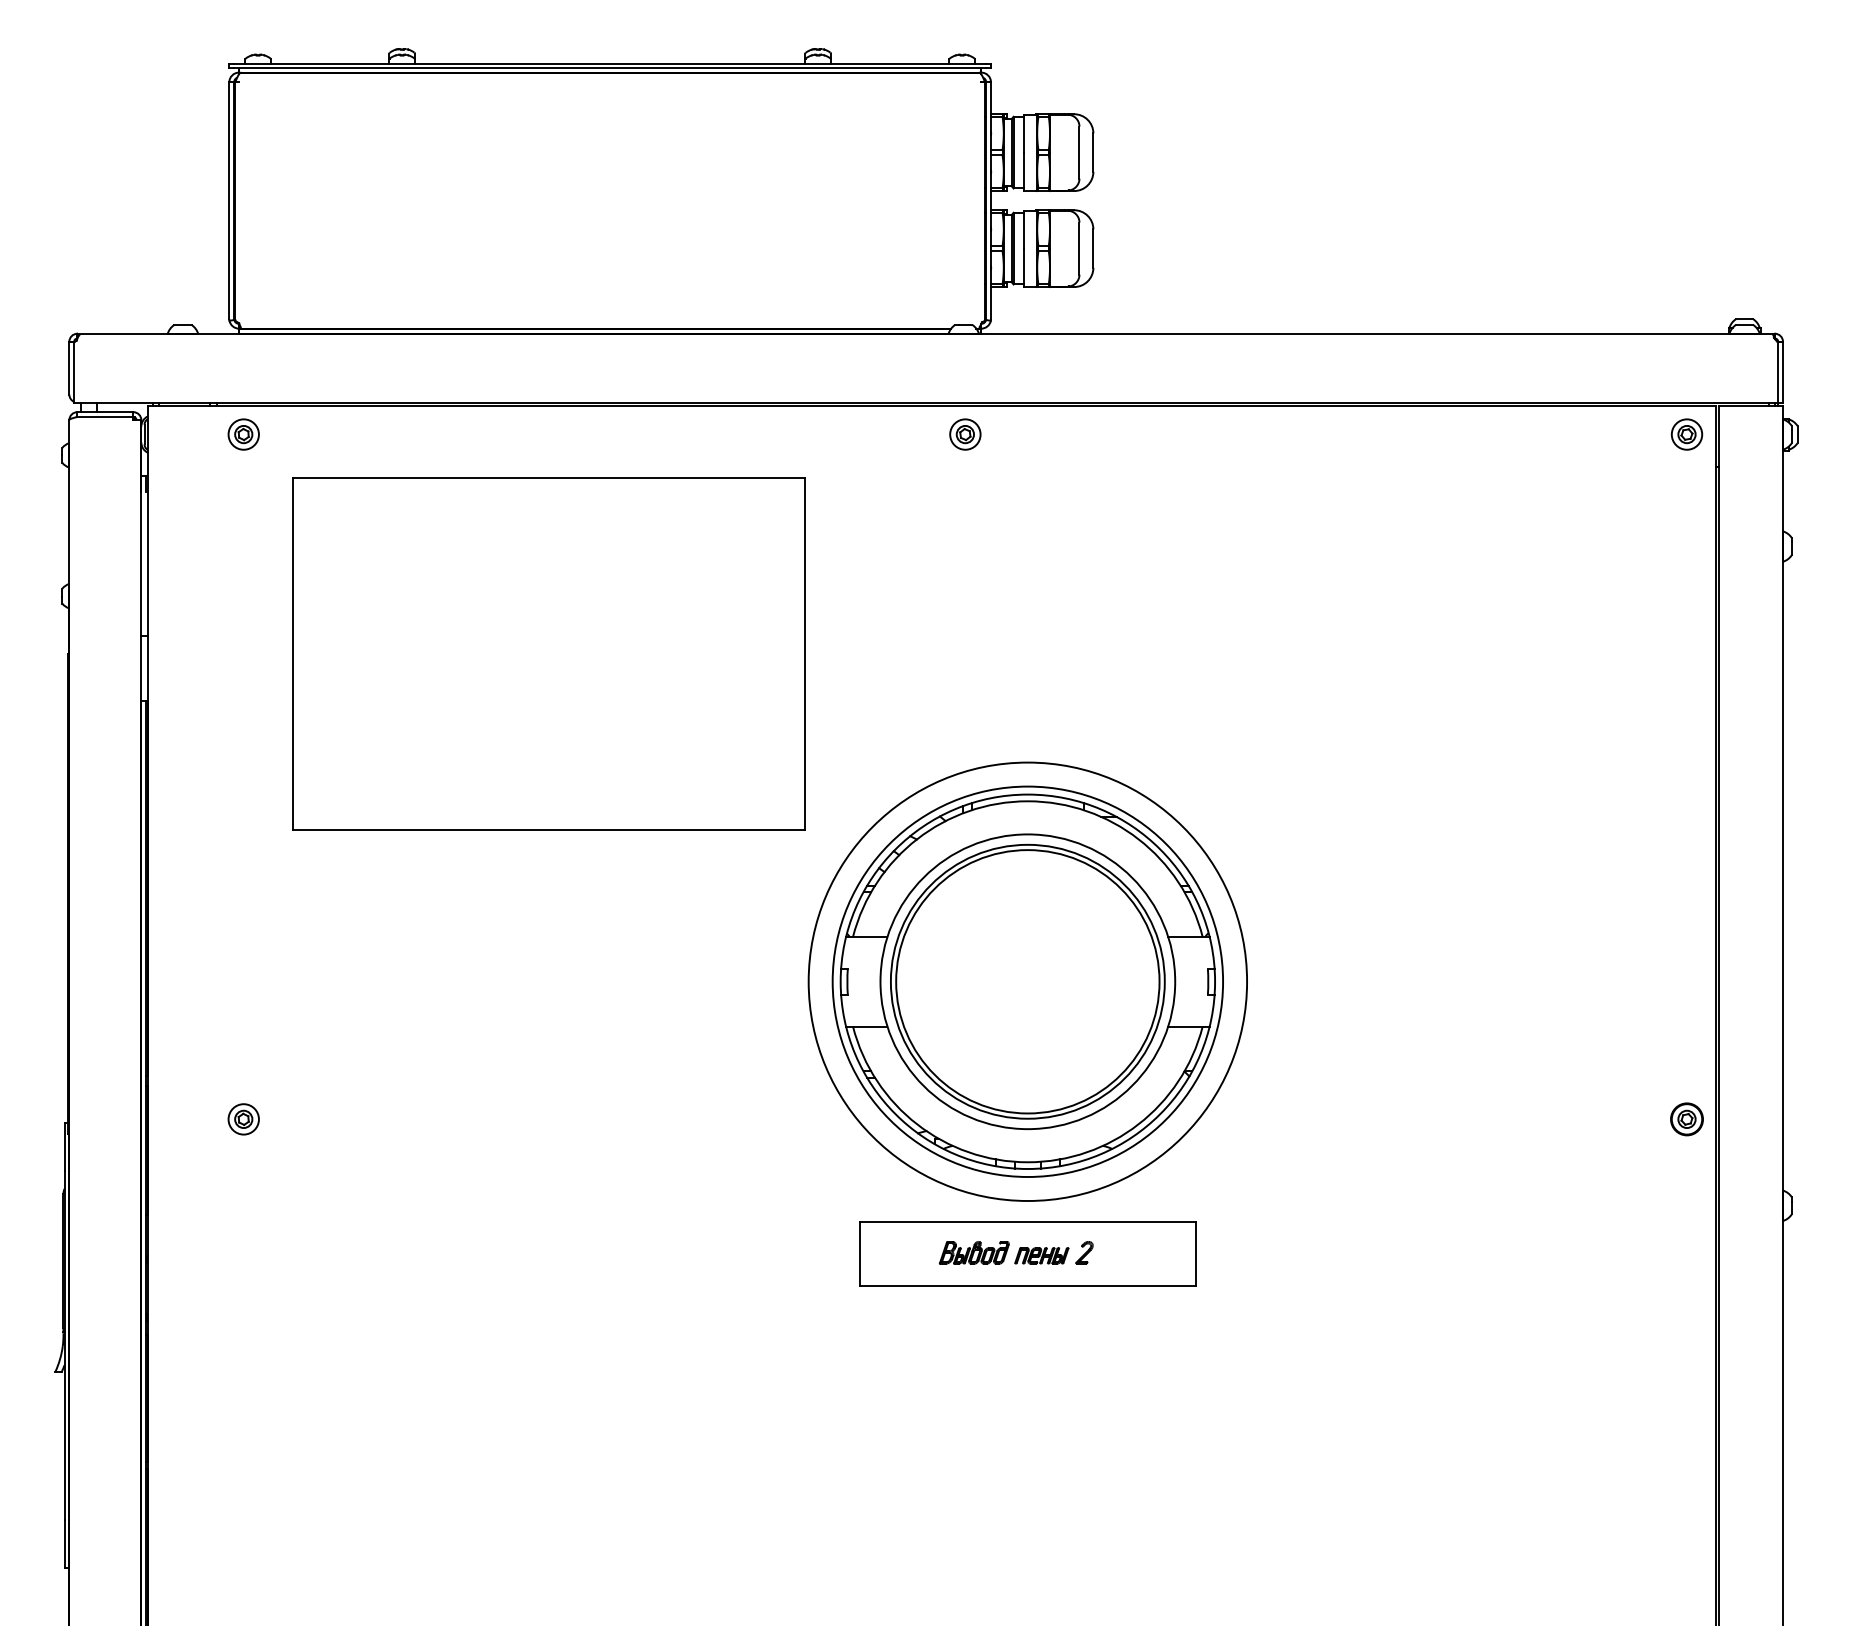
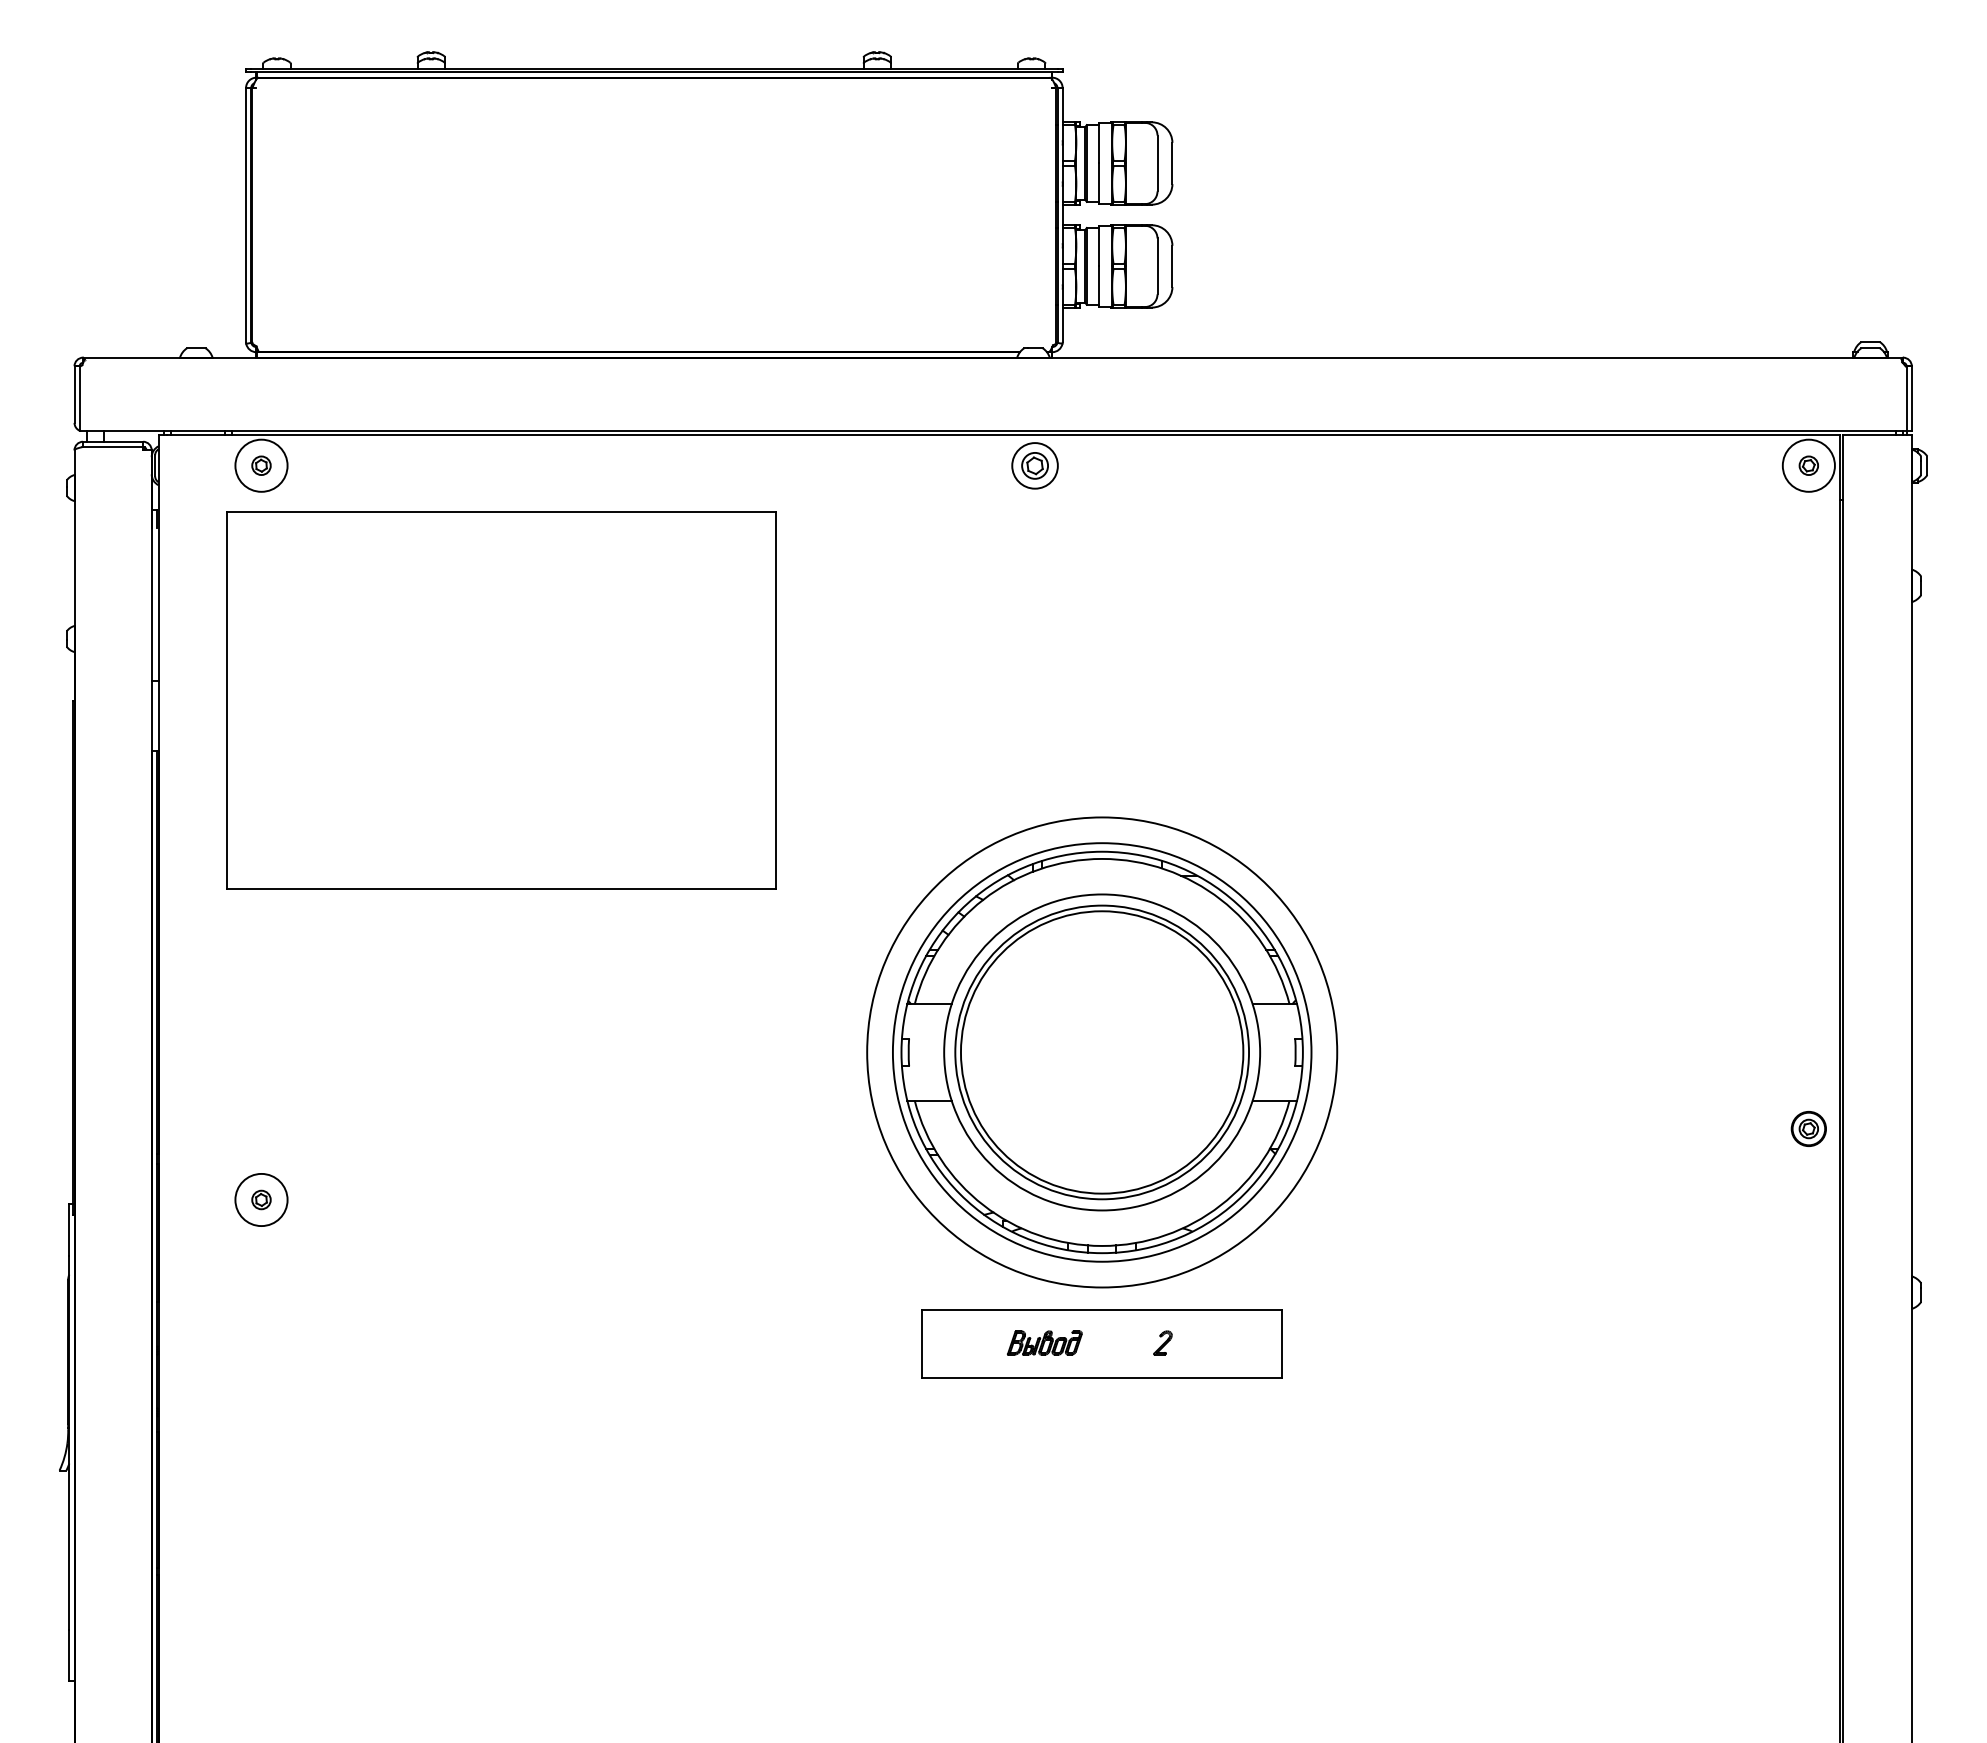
circle: (243, 434) -> (261, 465), size x1.6
part: (965, 434) -> (1035, 465), size x1.4
circle: (1686, 434) -> (1808, 465), size x1.6
part: (549, 653) -> (501, 700), moved
circle: (243, 1118) -> (261, 1199), size x1.6
part: (1686, 1118) -> (1808, 1128), moved
part: (1041, 1256) -> (1116, 1346), removed

